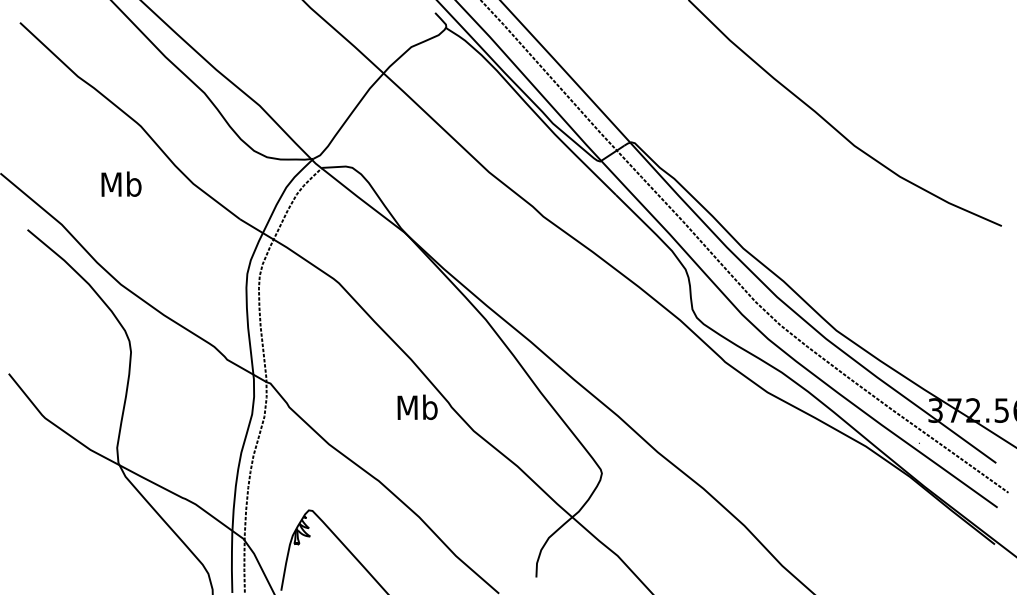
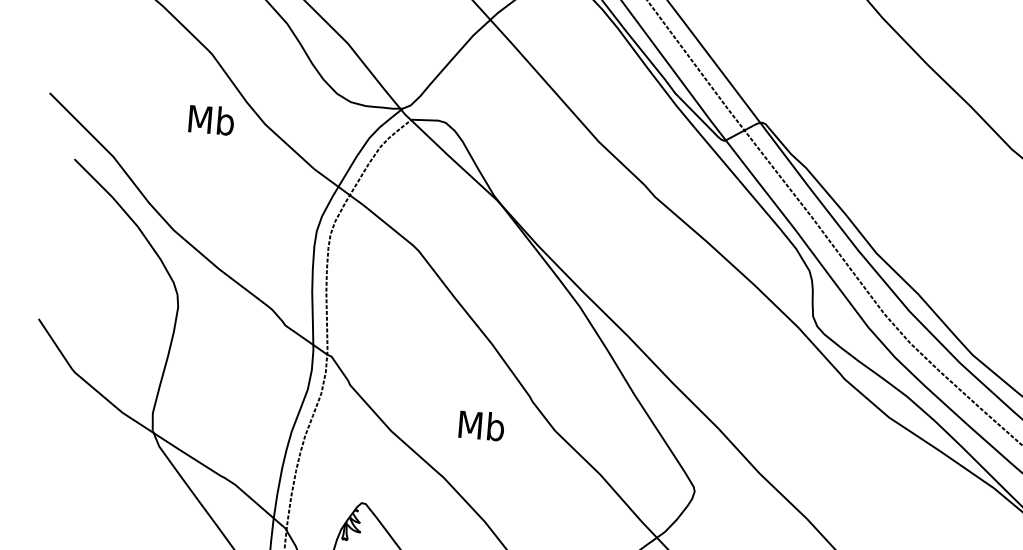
text: (121, 183) -> (211, 119), moved
text: (417, 406) -> (481, 424), moved

